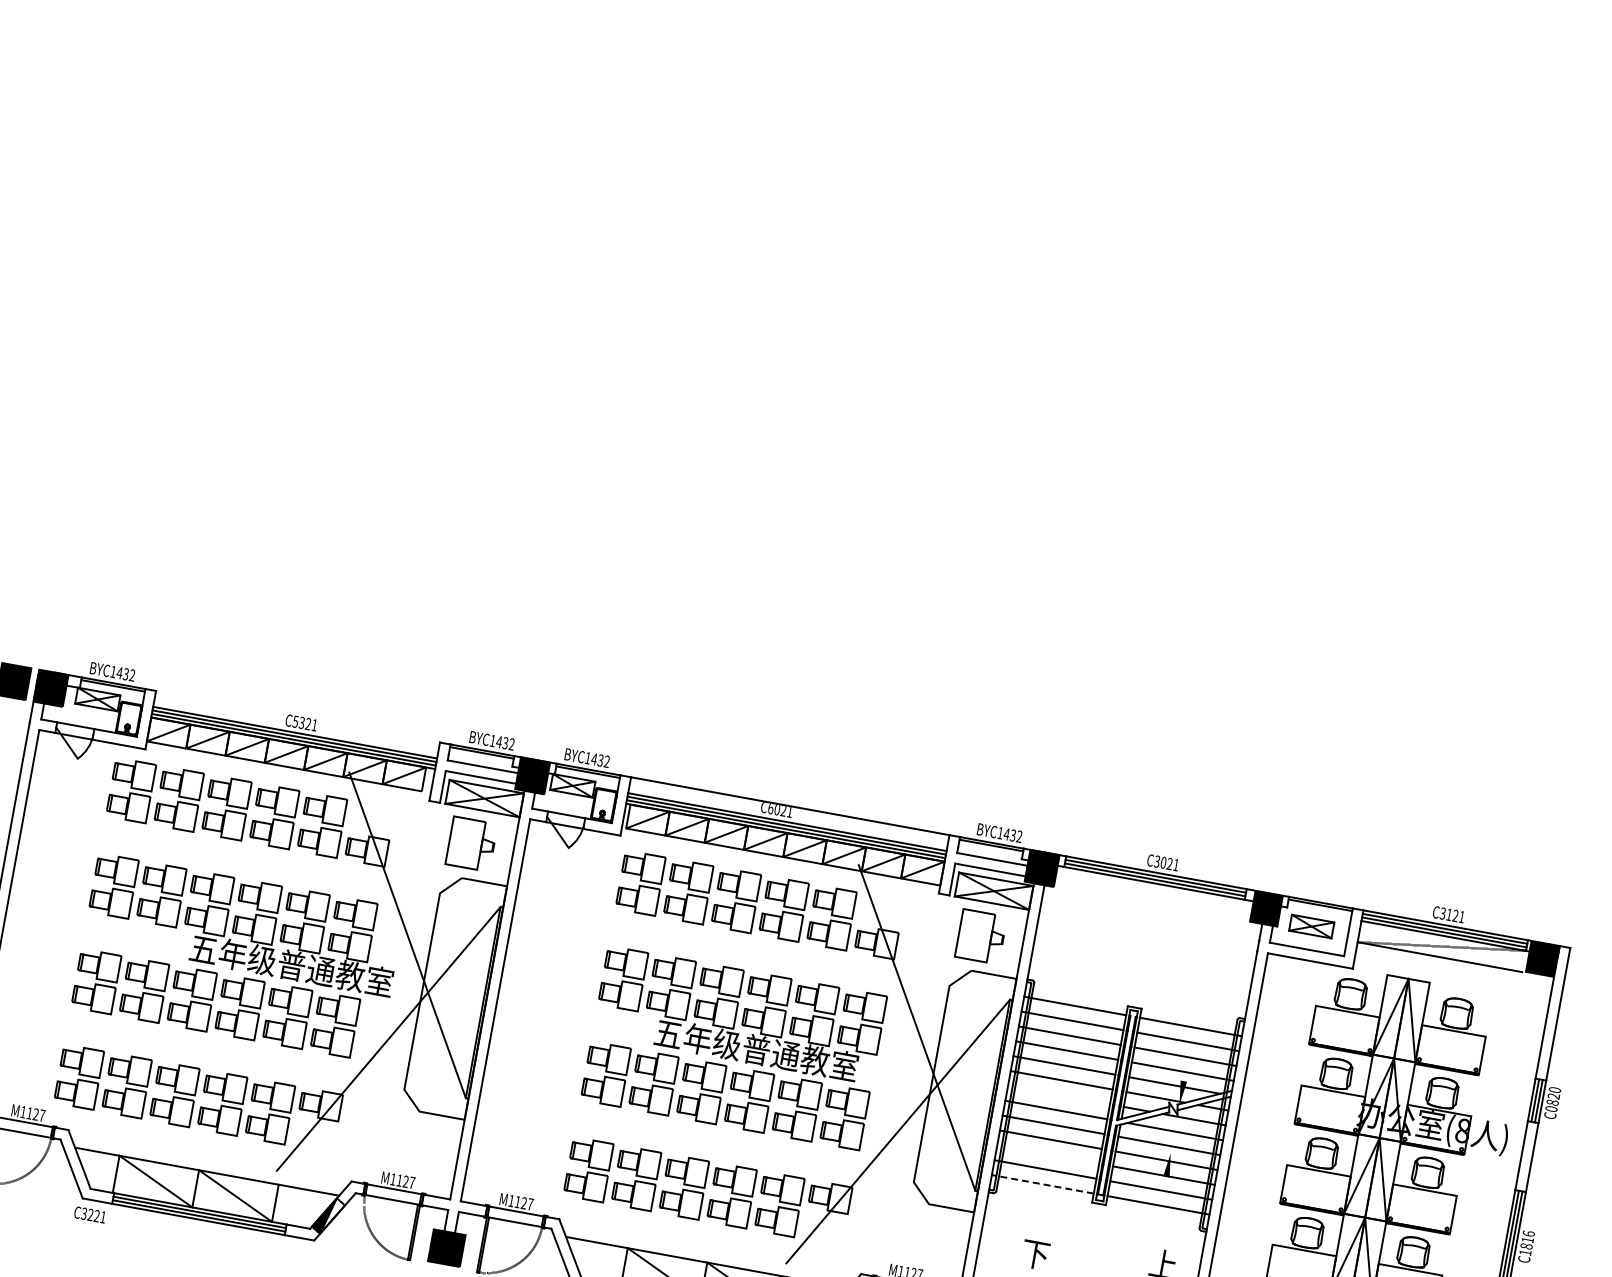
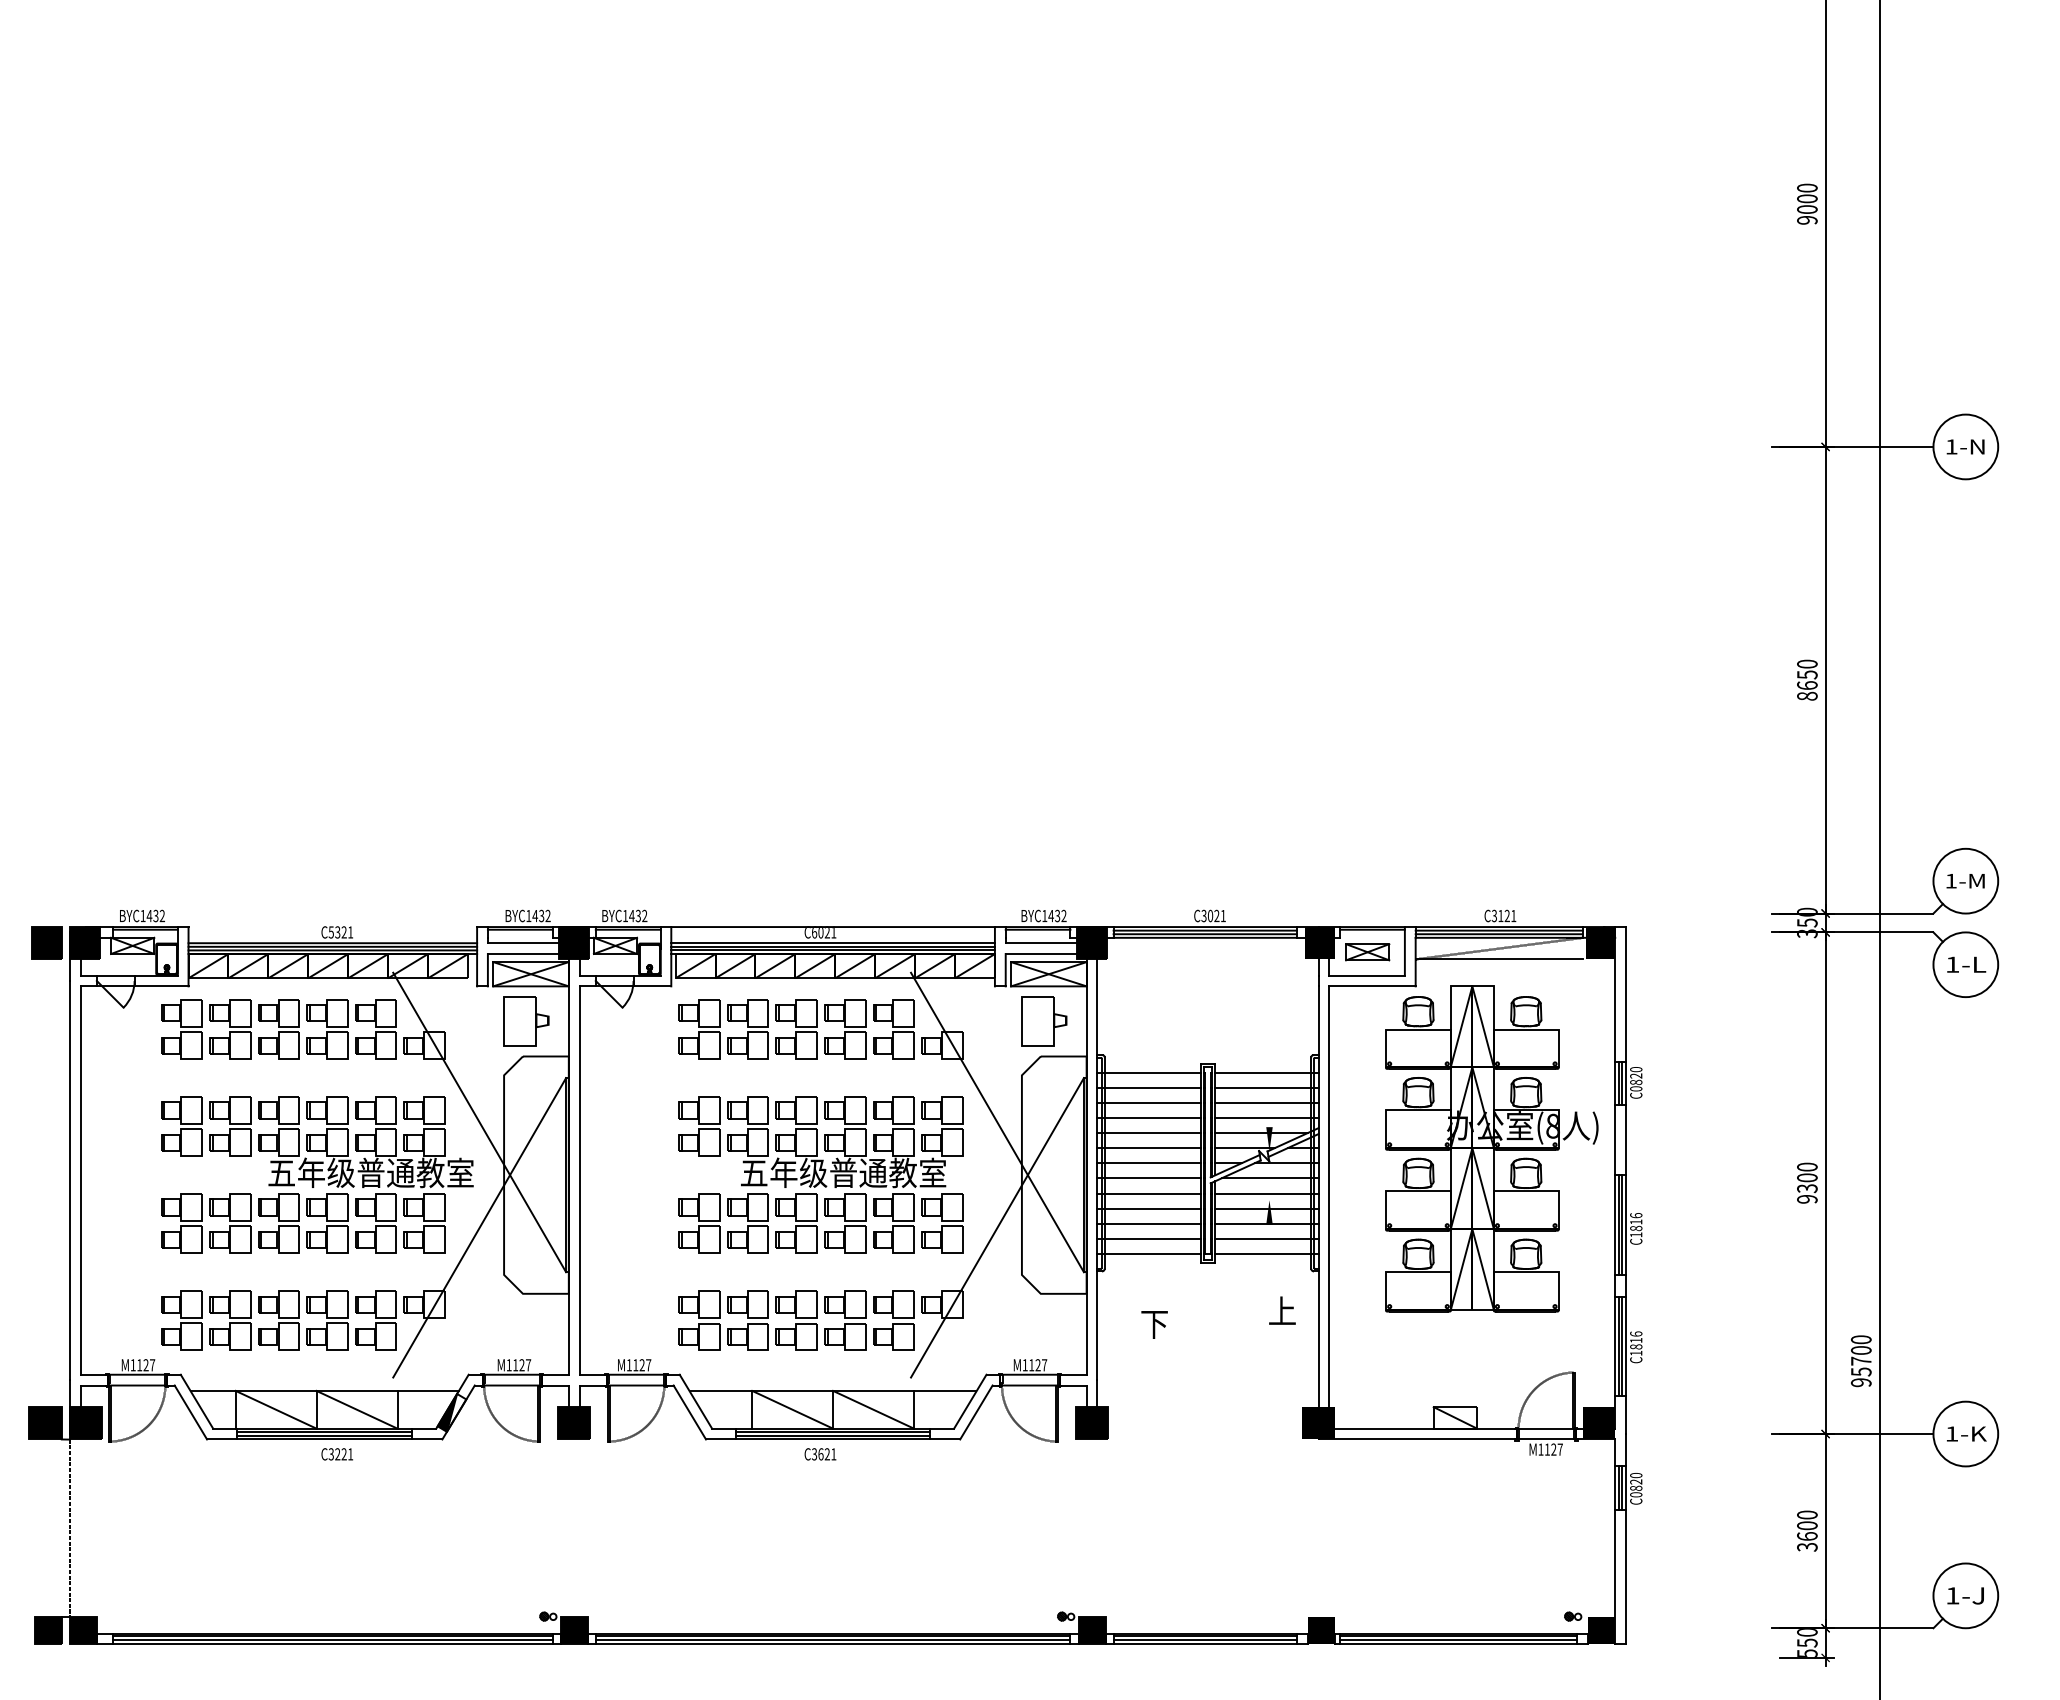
line: (1058, 1095) -> (1148, 1163), added
line: (1047, 1154) -> (1148, 1223), added
line: (1043, 1183) -> (1149, 1253), dashed -> solid
text: (90, 1215) -> (337, 1454), moved

